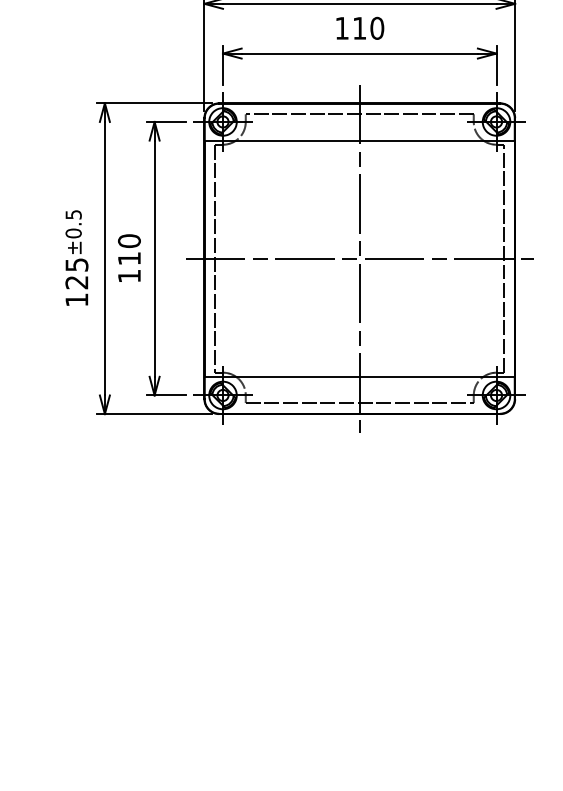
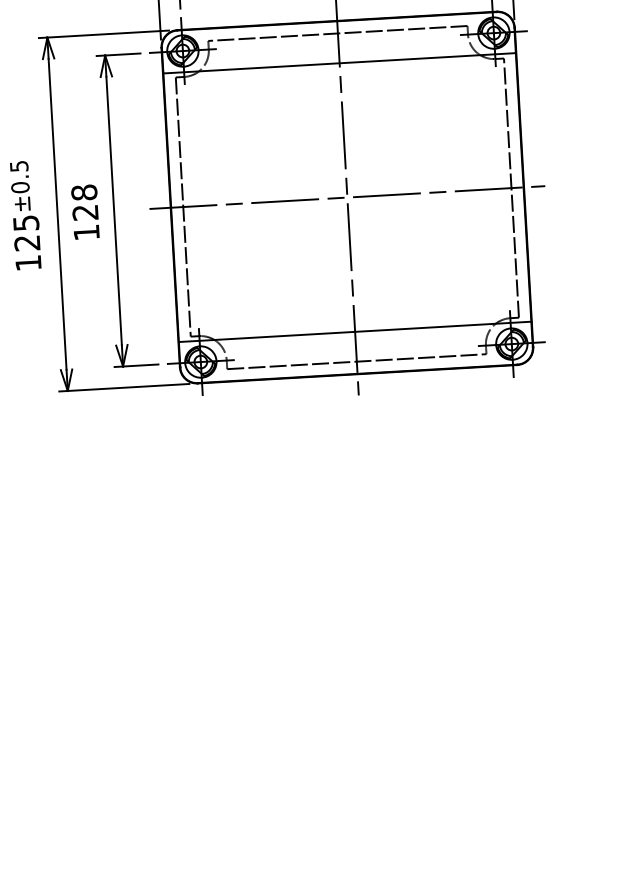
text: (128, 249) -> (83, 202), 110 -> 128

